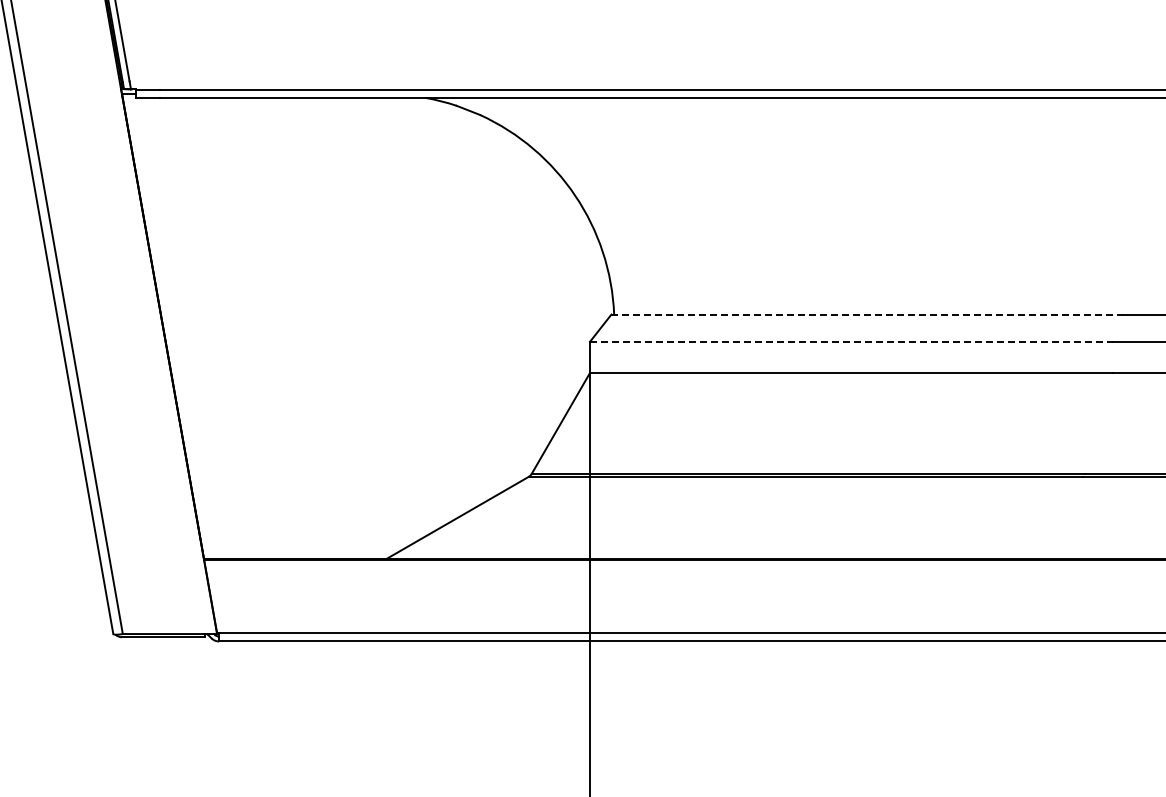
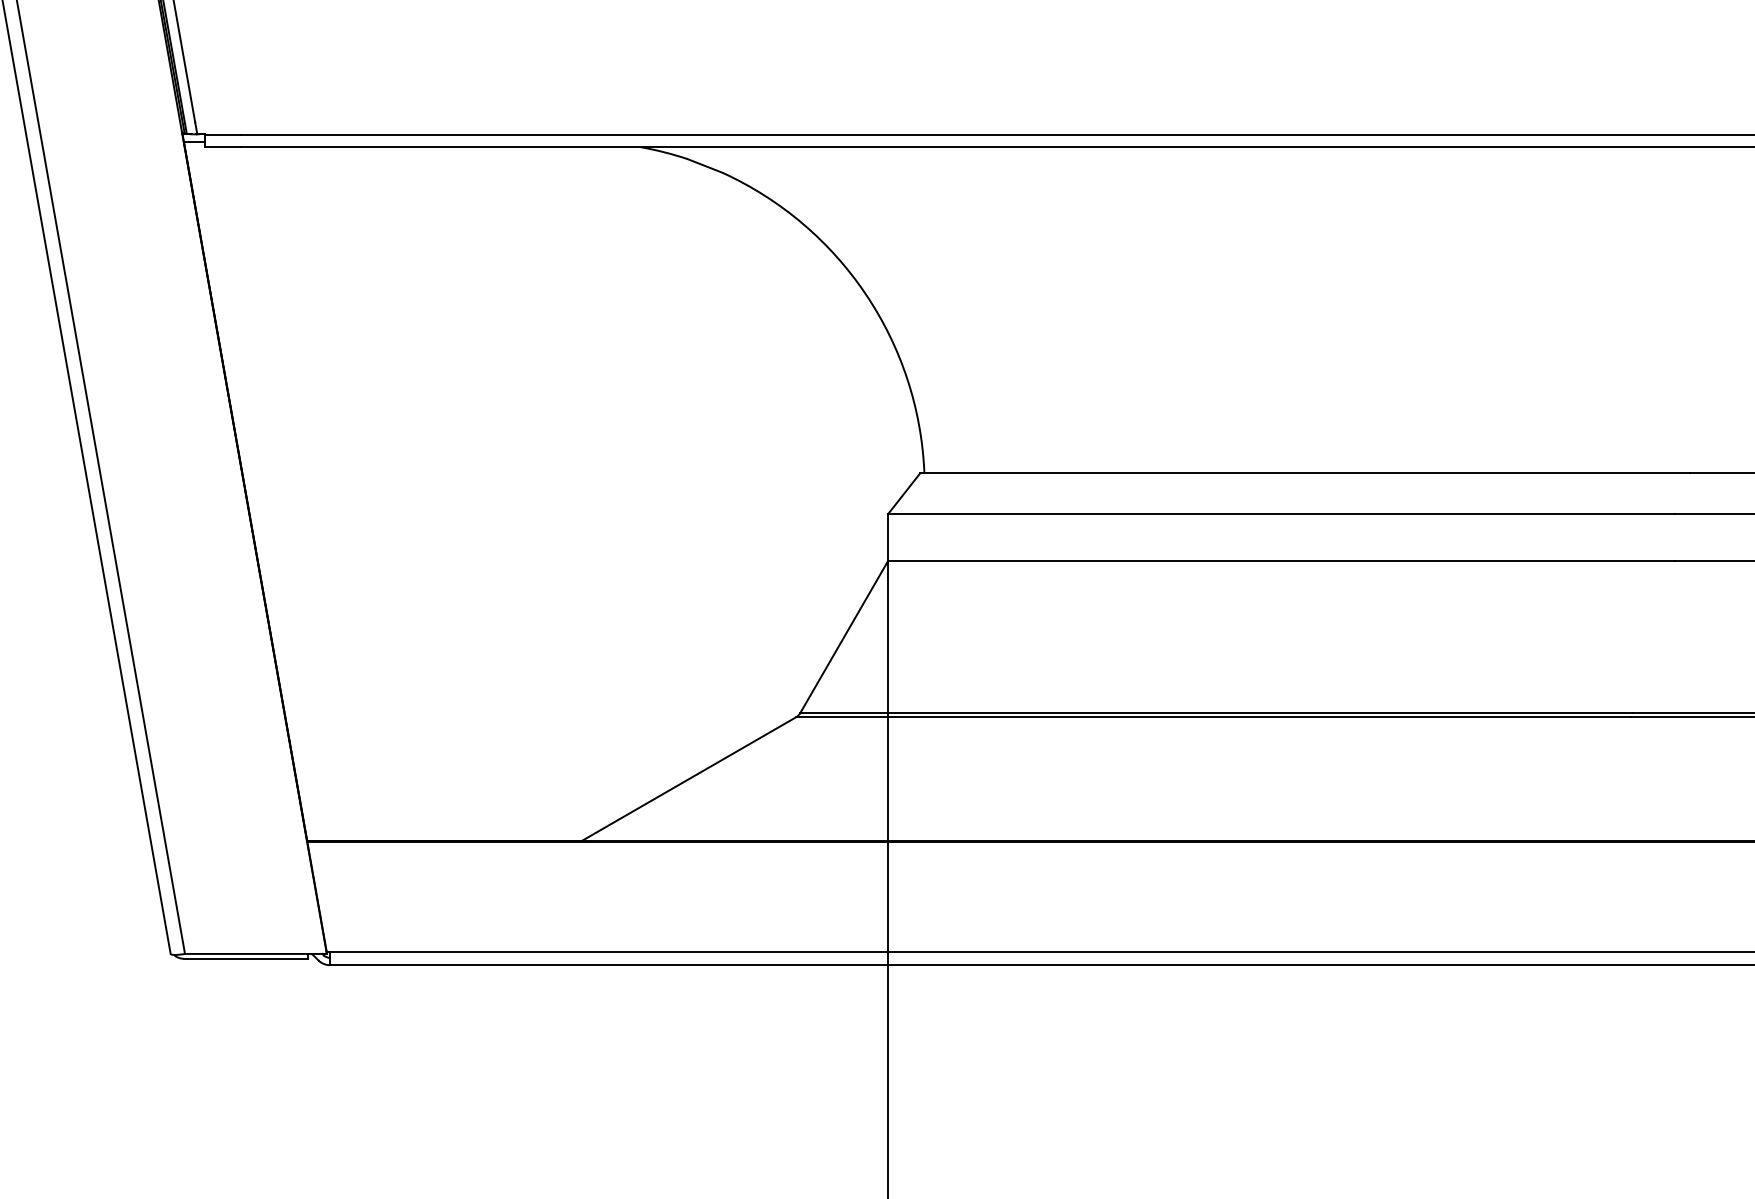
line: (867, 314) -> (1305, 473), dashed -> solid
line: (851, 341) -> (1281, 513), dashed -> solid

